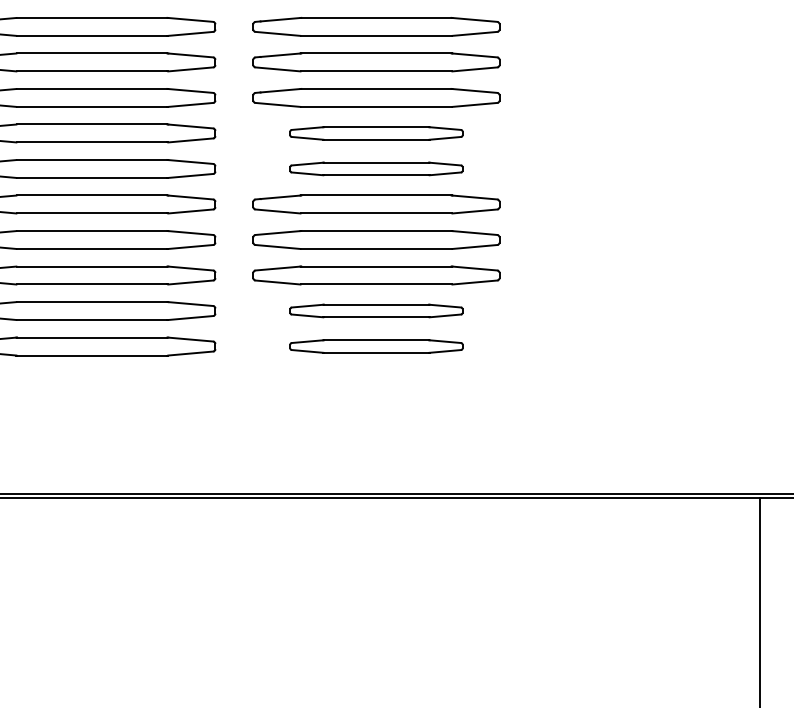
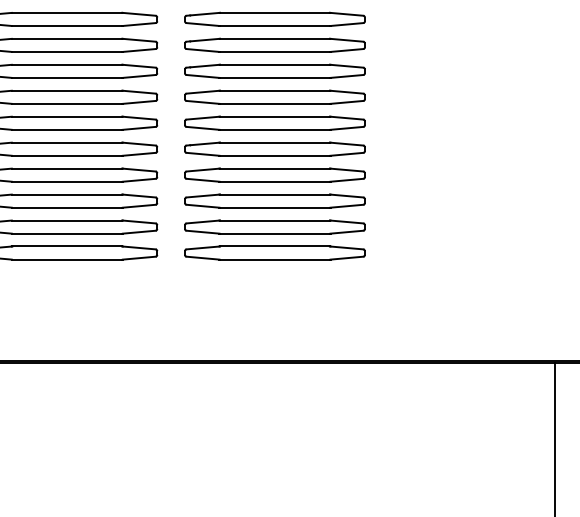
part: (376, 133) -> (275, 97), size x1.43
part: (376, 168) -> (275, 122), size x1.43
part: (376, 310) -> (275, 226), size x1.43
part: (376, 346) -> (275, 253), size x1.43

